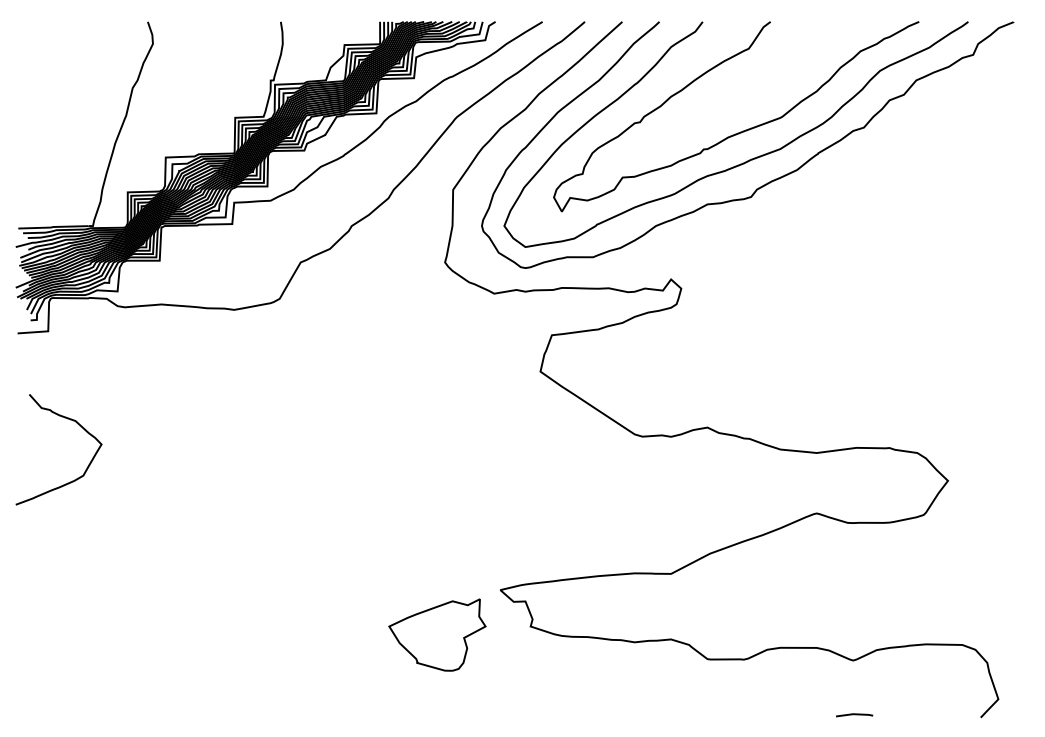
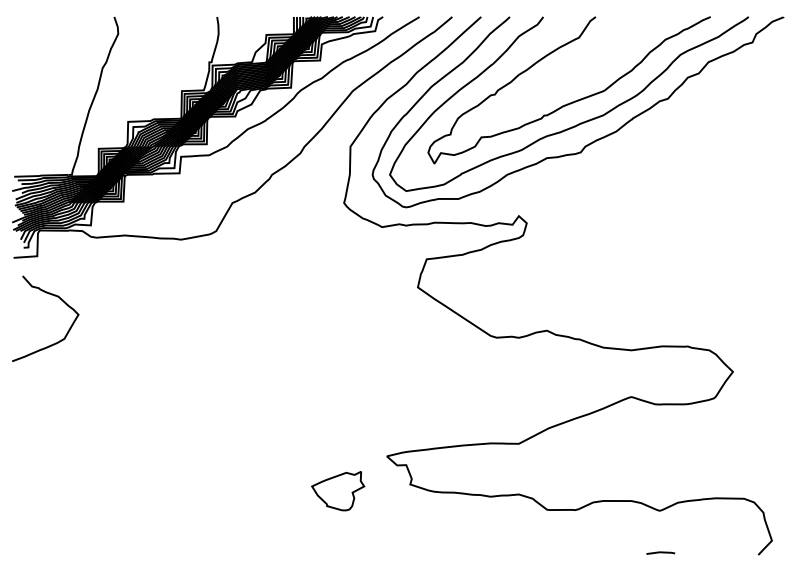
curve: (66, 419) -> (51, 295), moved
part: (436, 634) -> (337, 490), size x0.7

